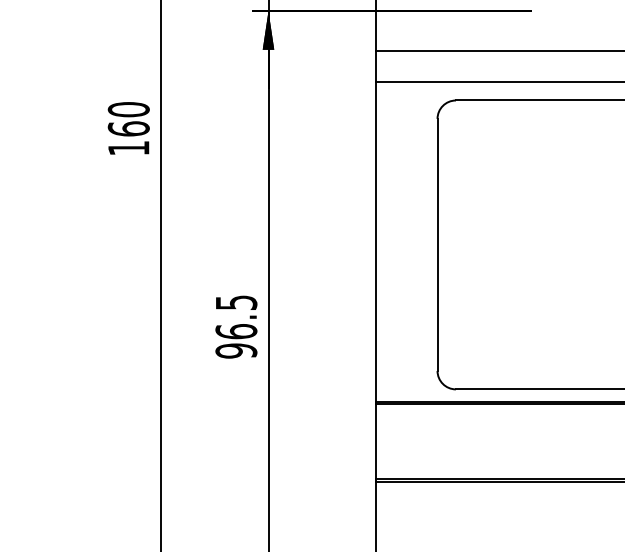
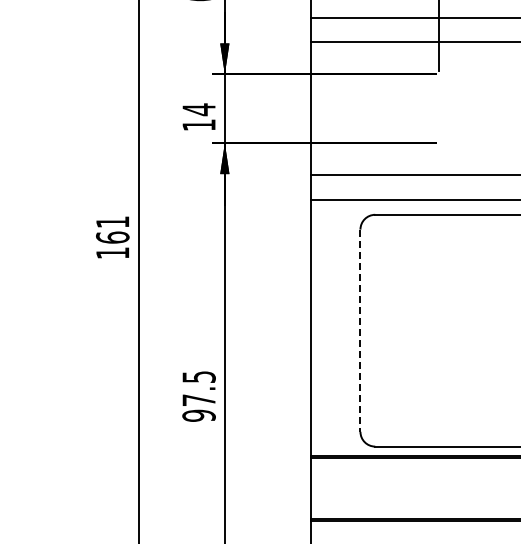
text: (128, 110) -> (112, 222), 160 -> 161
line: (437, 245) -> (360, 331), solid -> dashed
text: (235, 331) -> (198, 400), 96.5 -> 97.5

